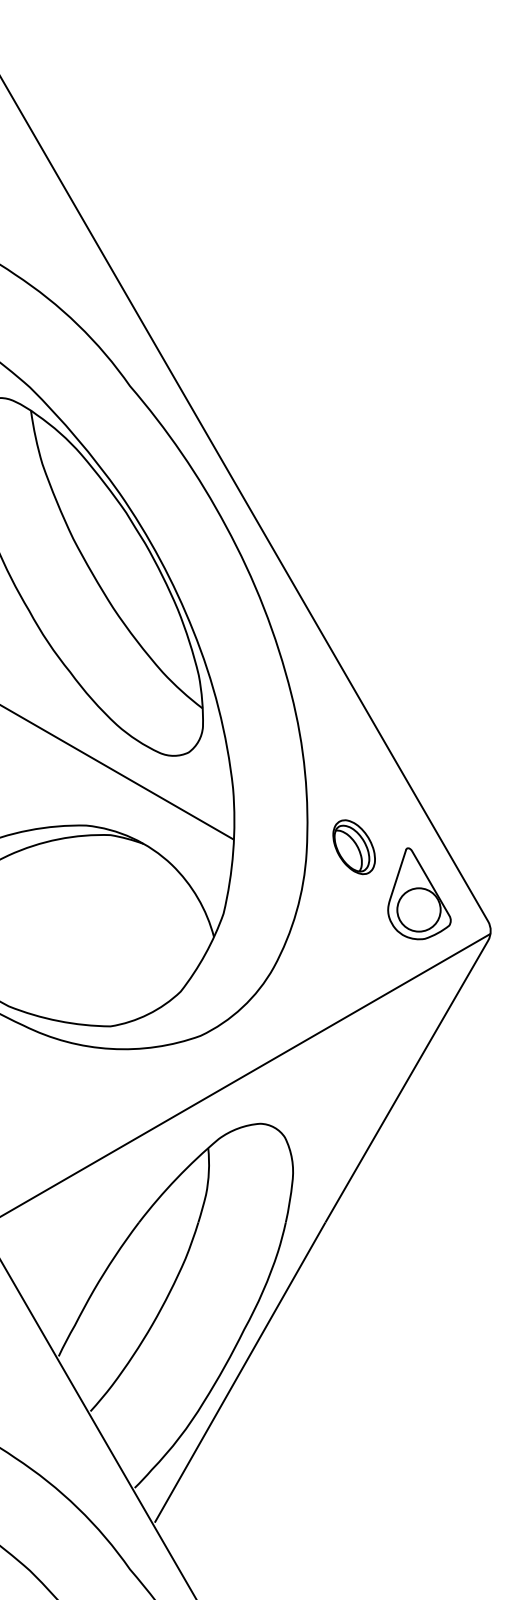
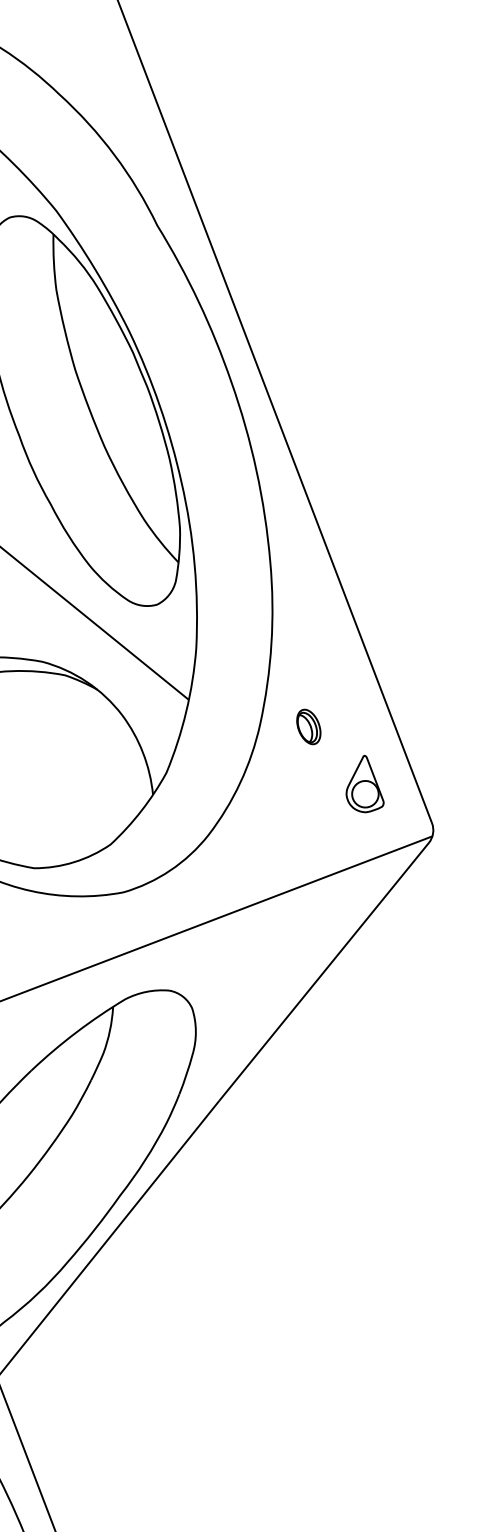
part: (353, 847) -> (308, 727), size x0.6
part: (419, 893) -> (367, 784), size x0.6

